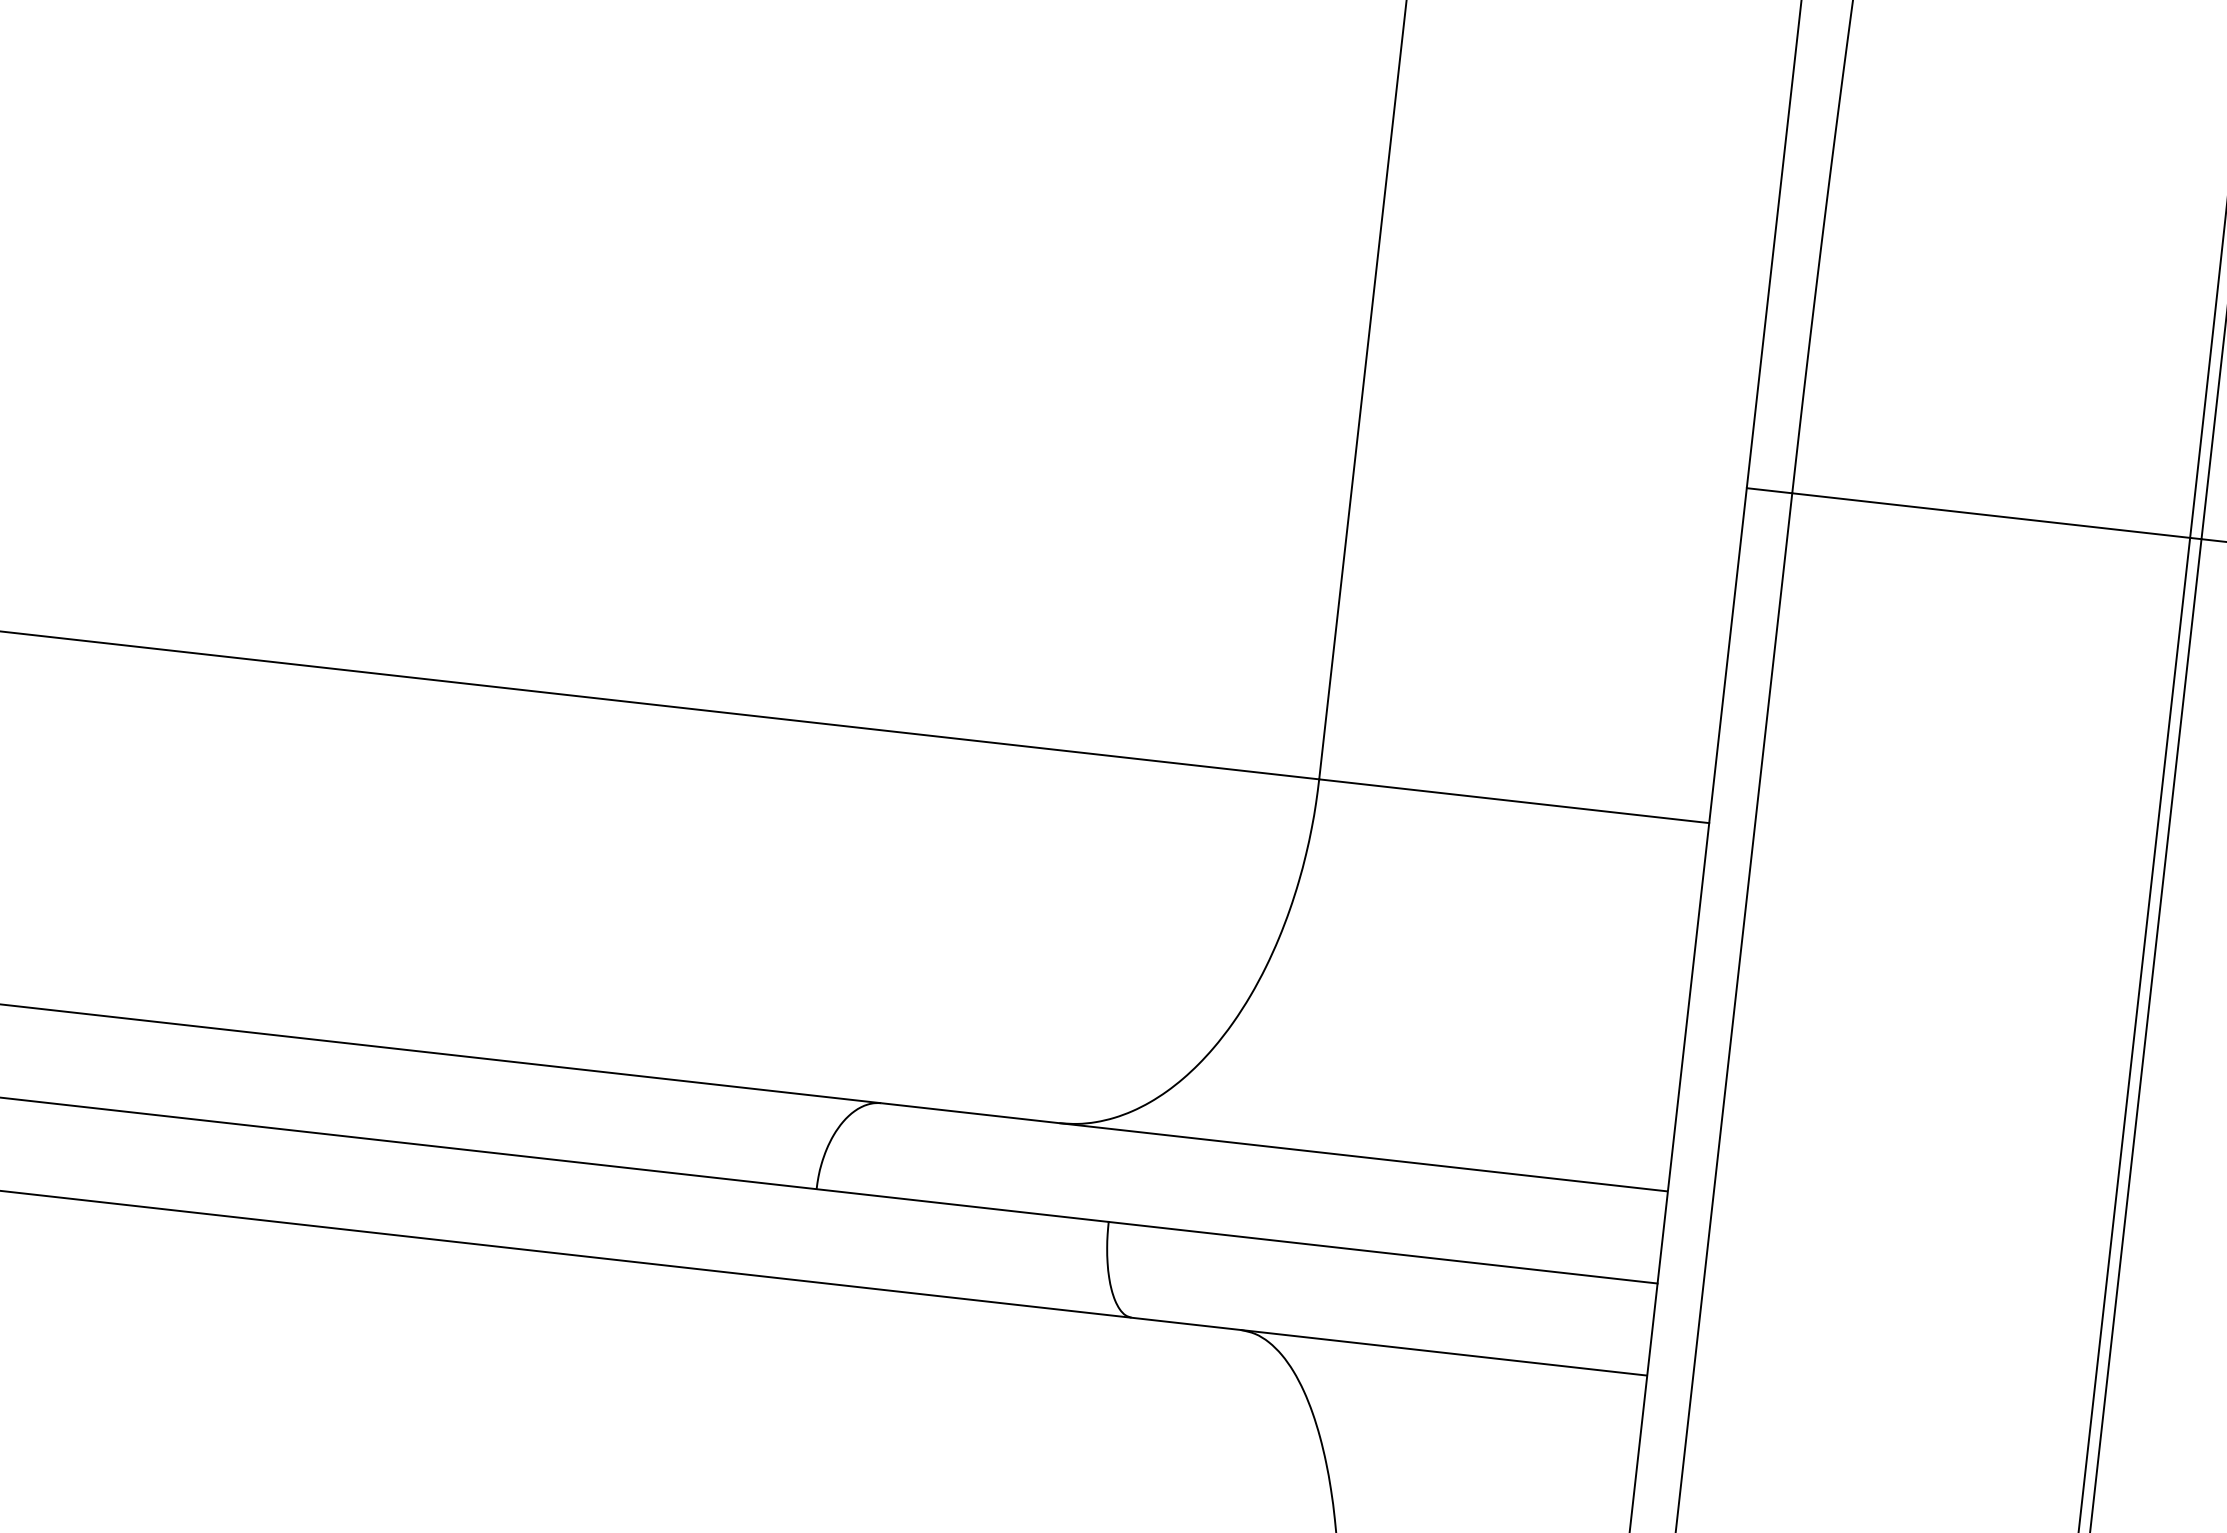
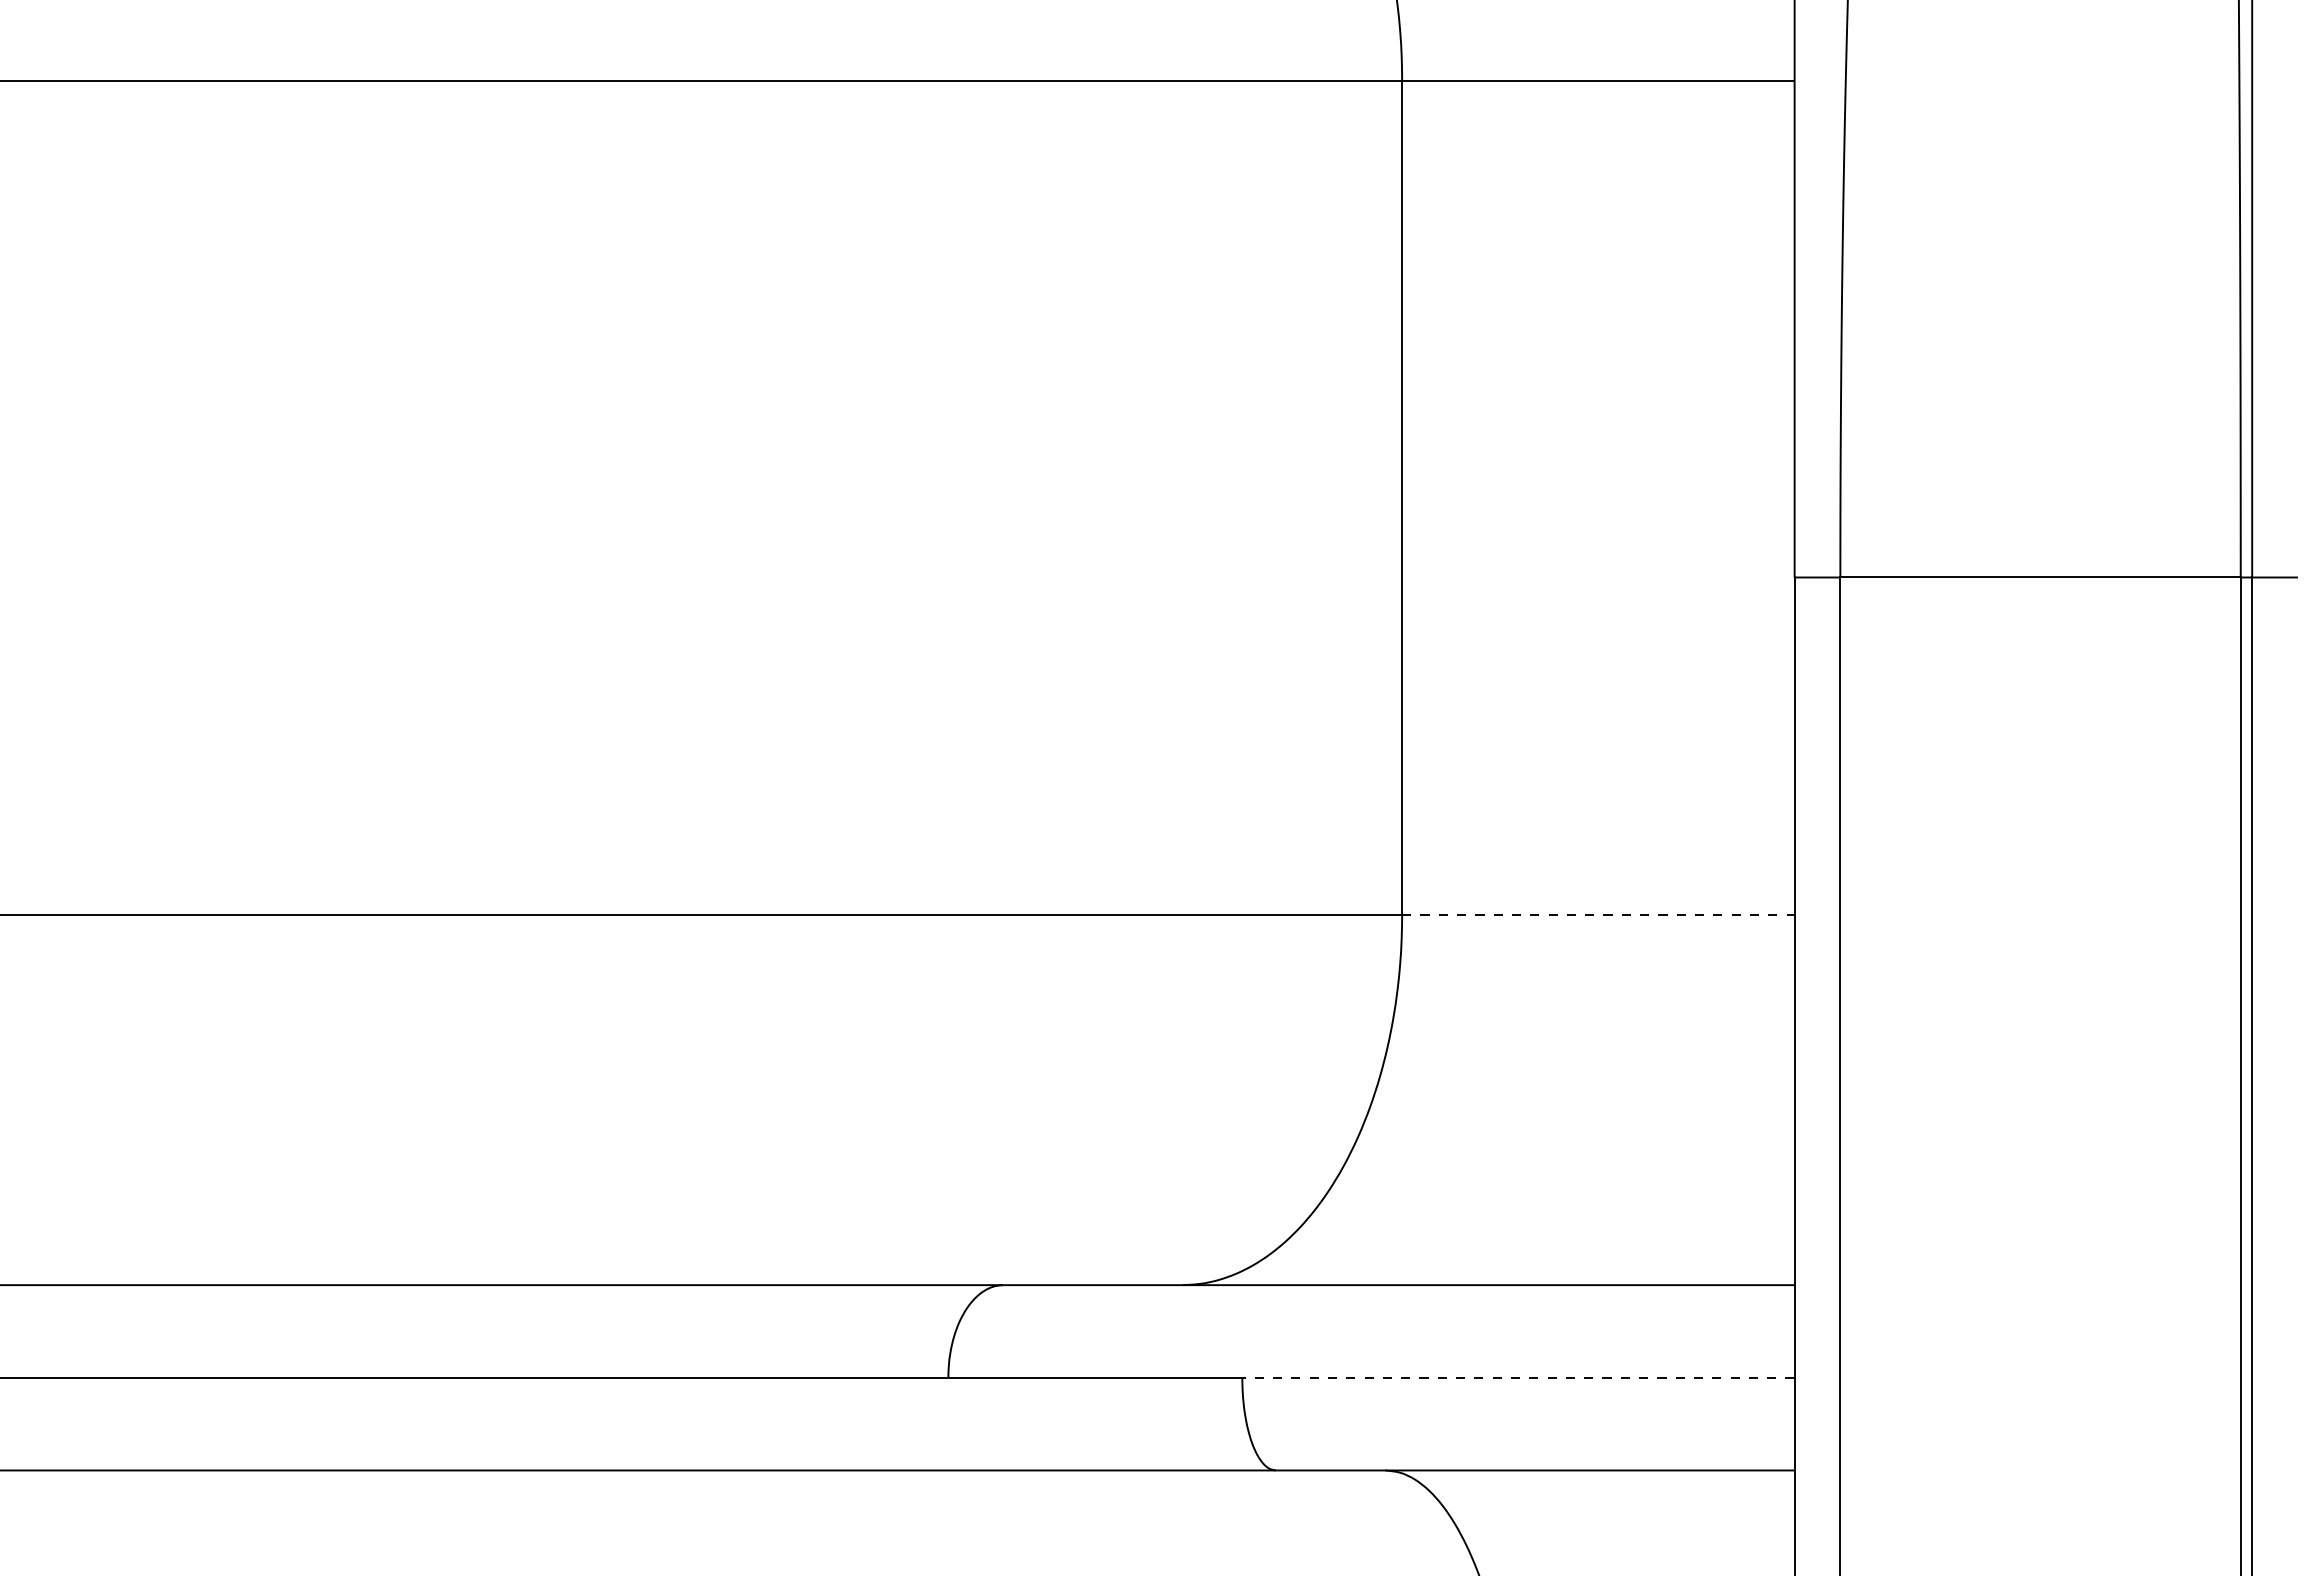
line: (1514, 801) -> (1598, 914), solid -> dashed
line: (1382, 1252) -> (1517, 1377), solid -> dashed

